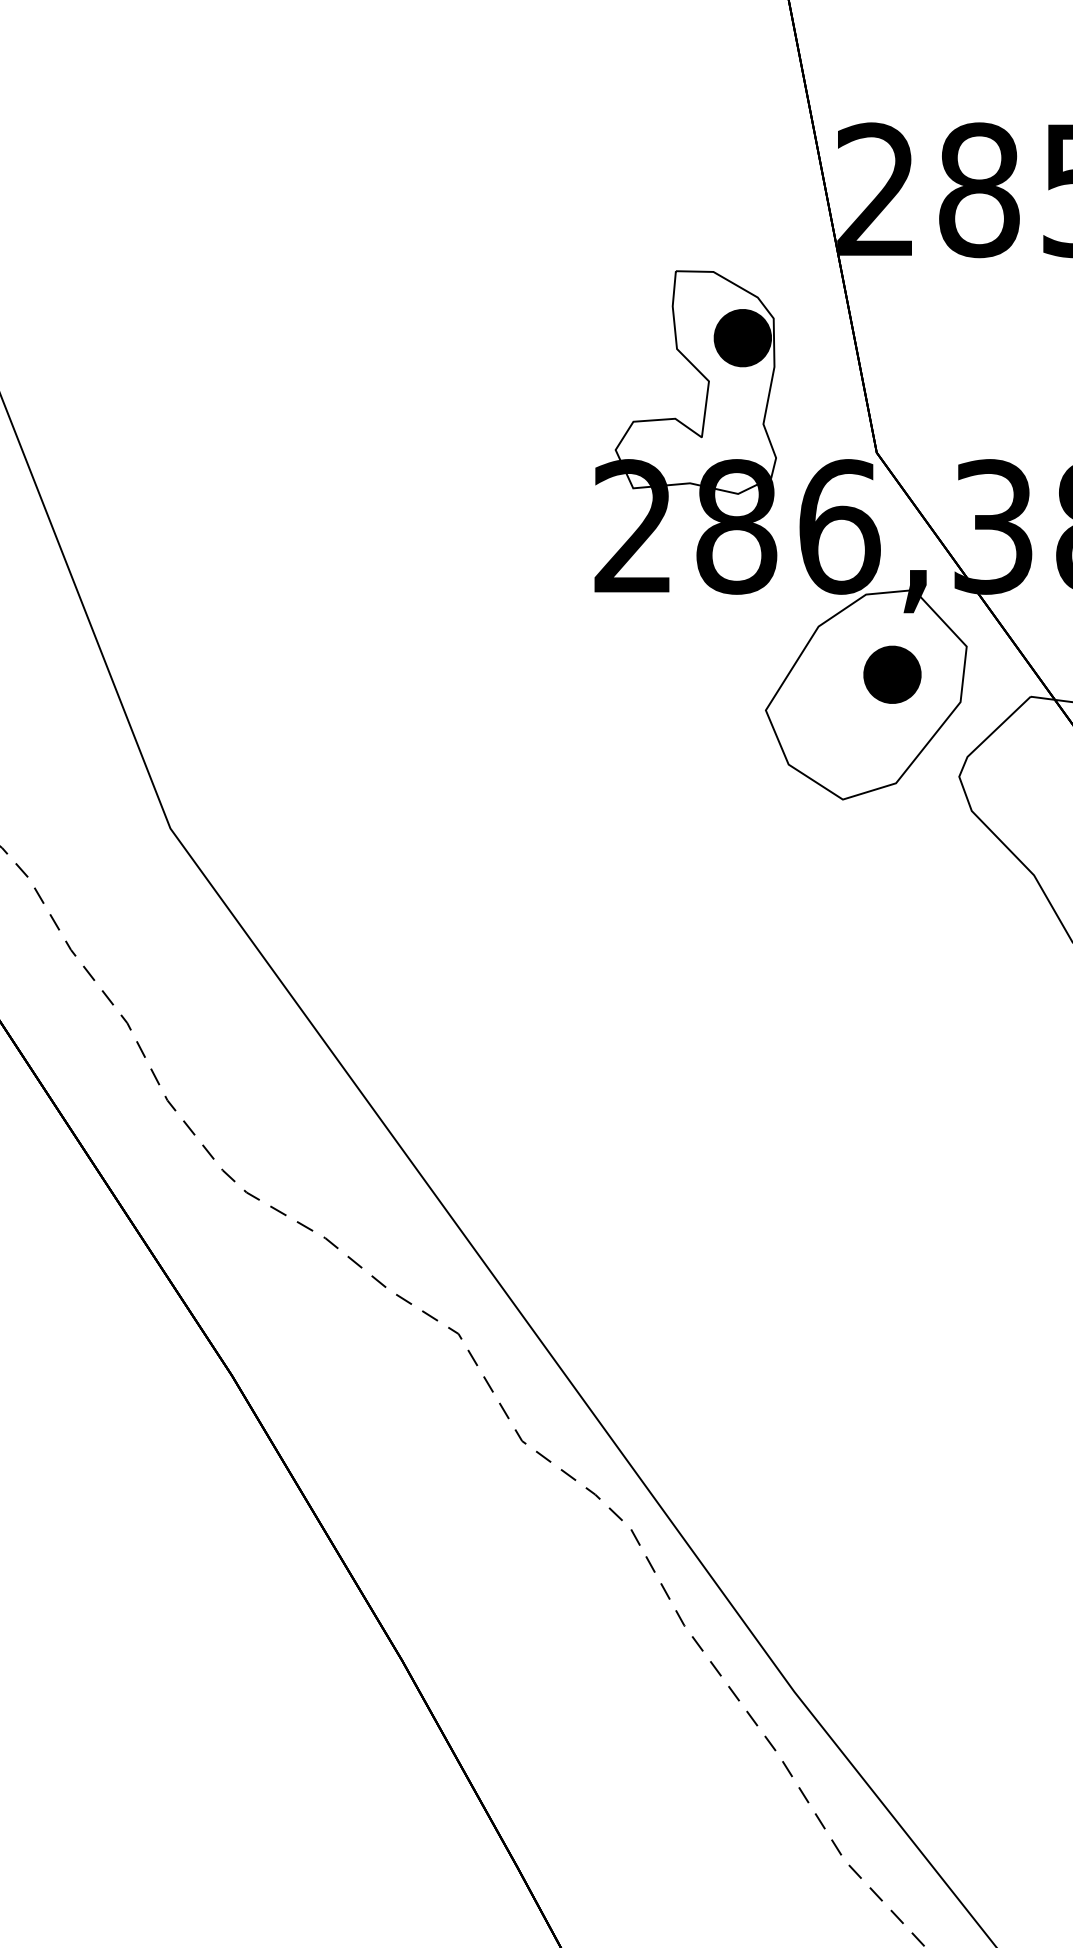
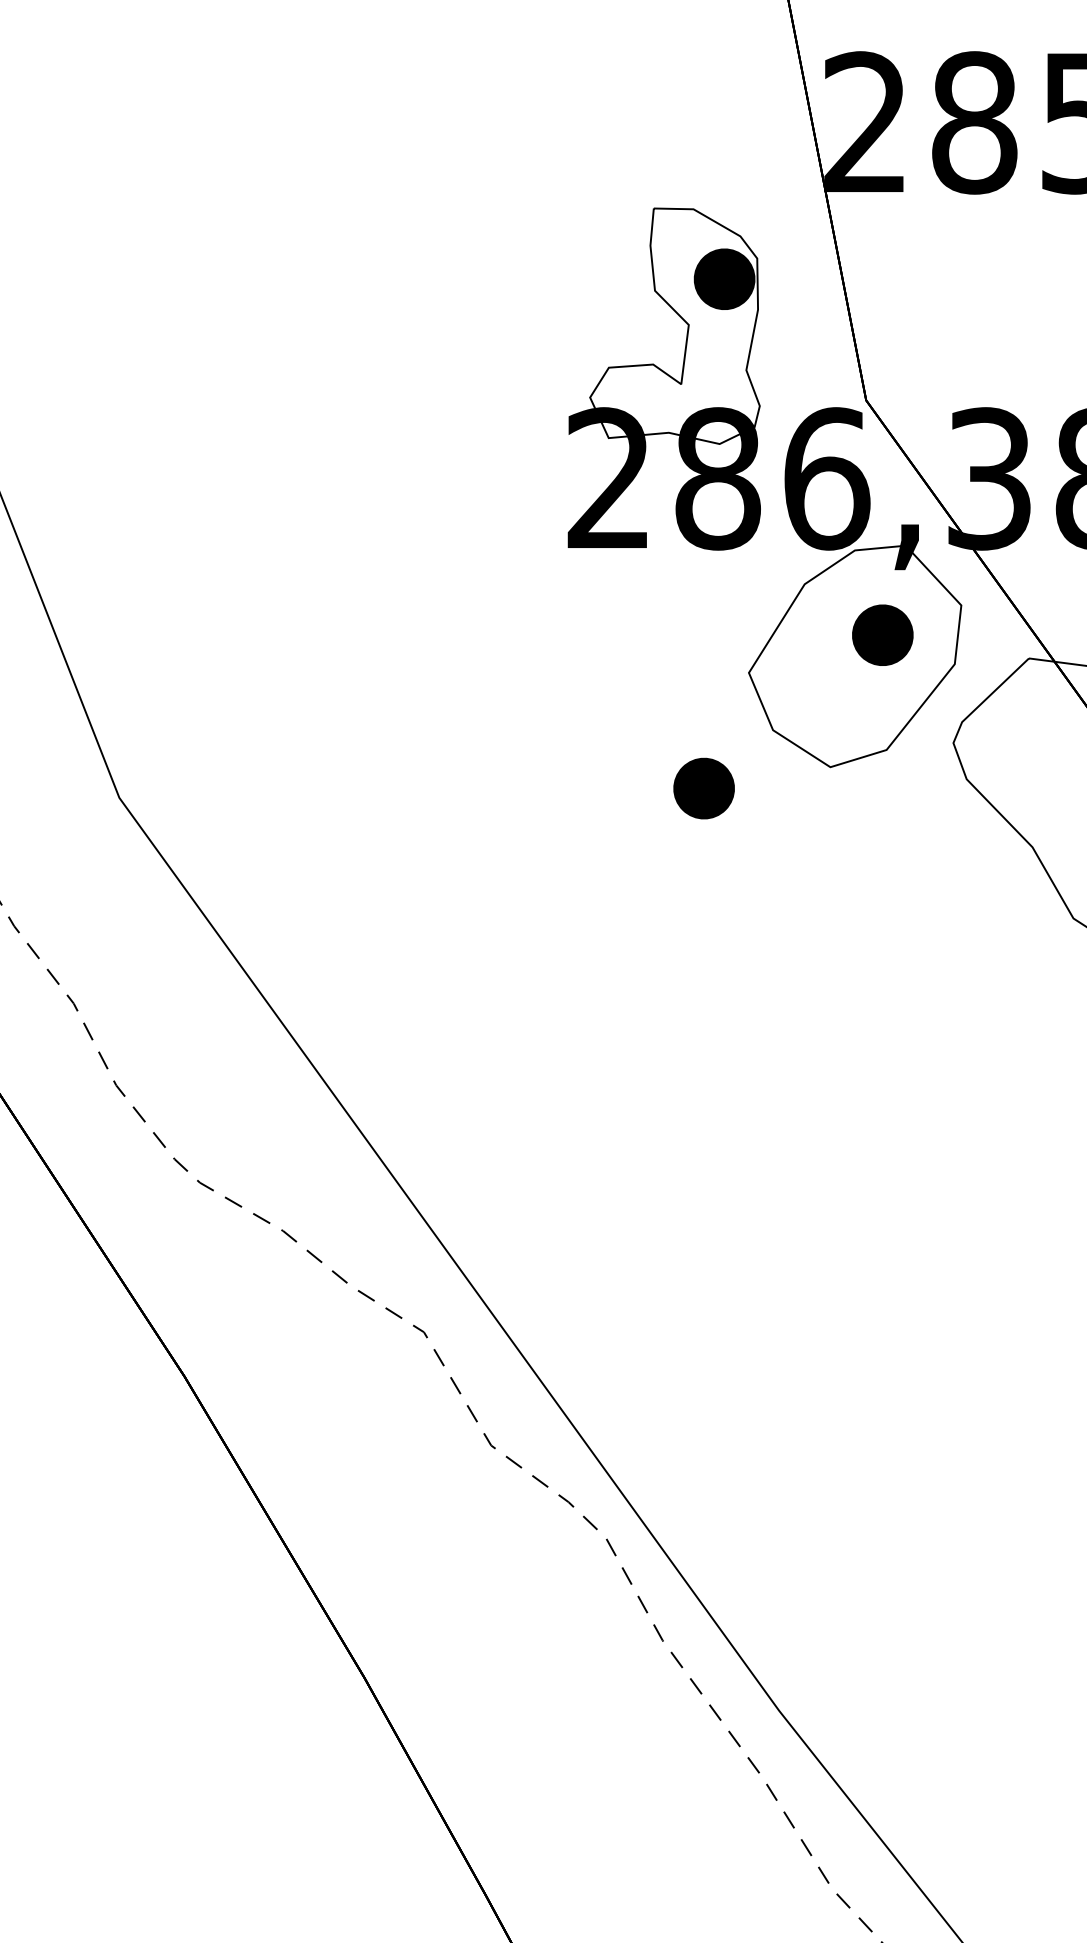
part: (723, 819) -> (704, 788), added

